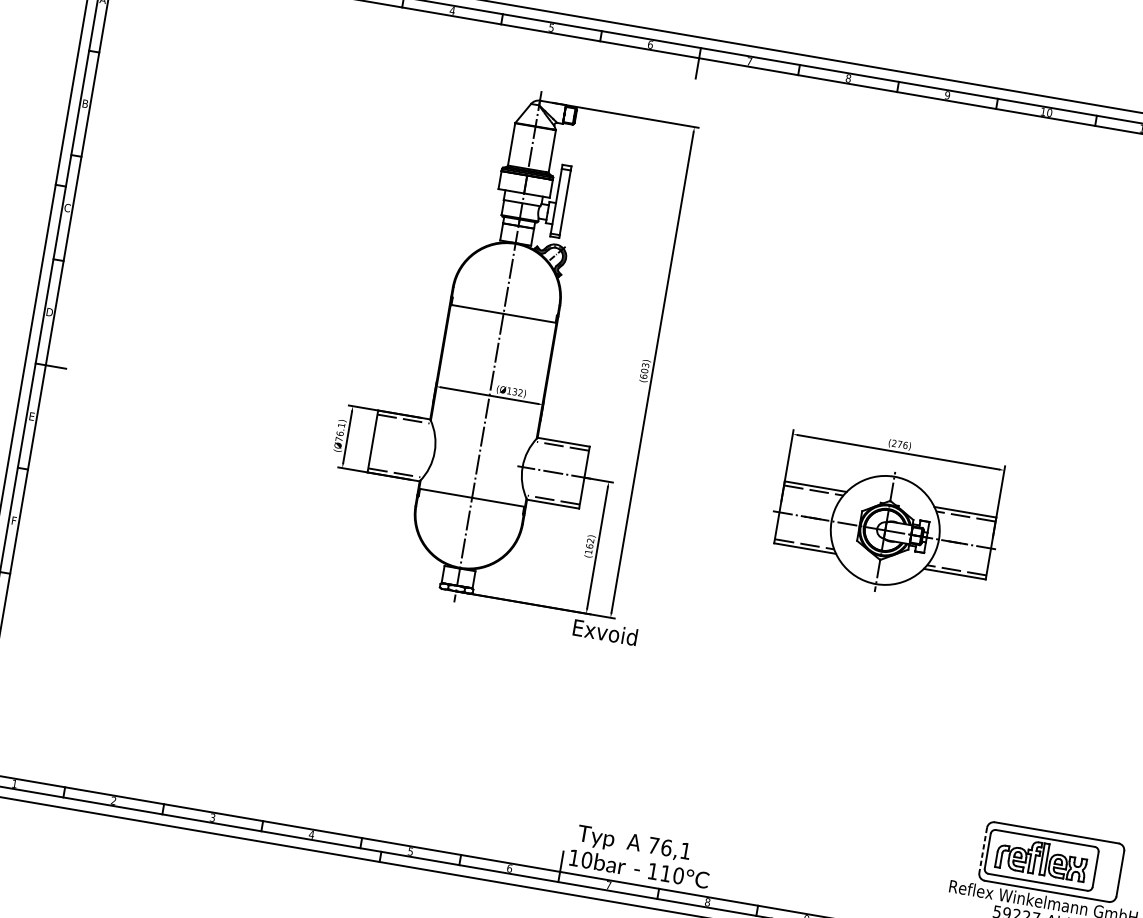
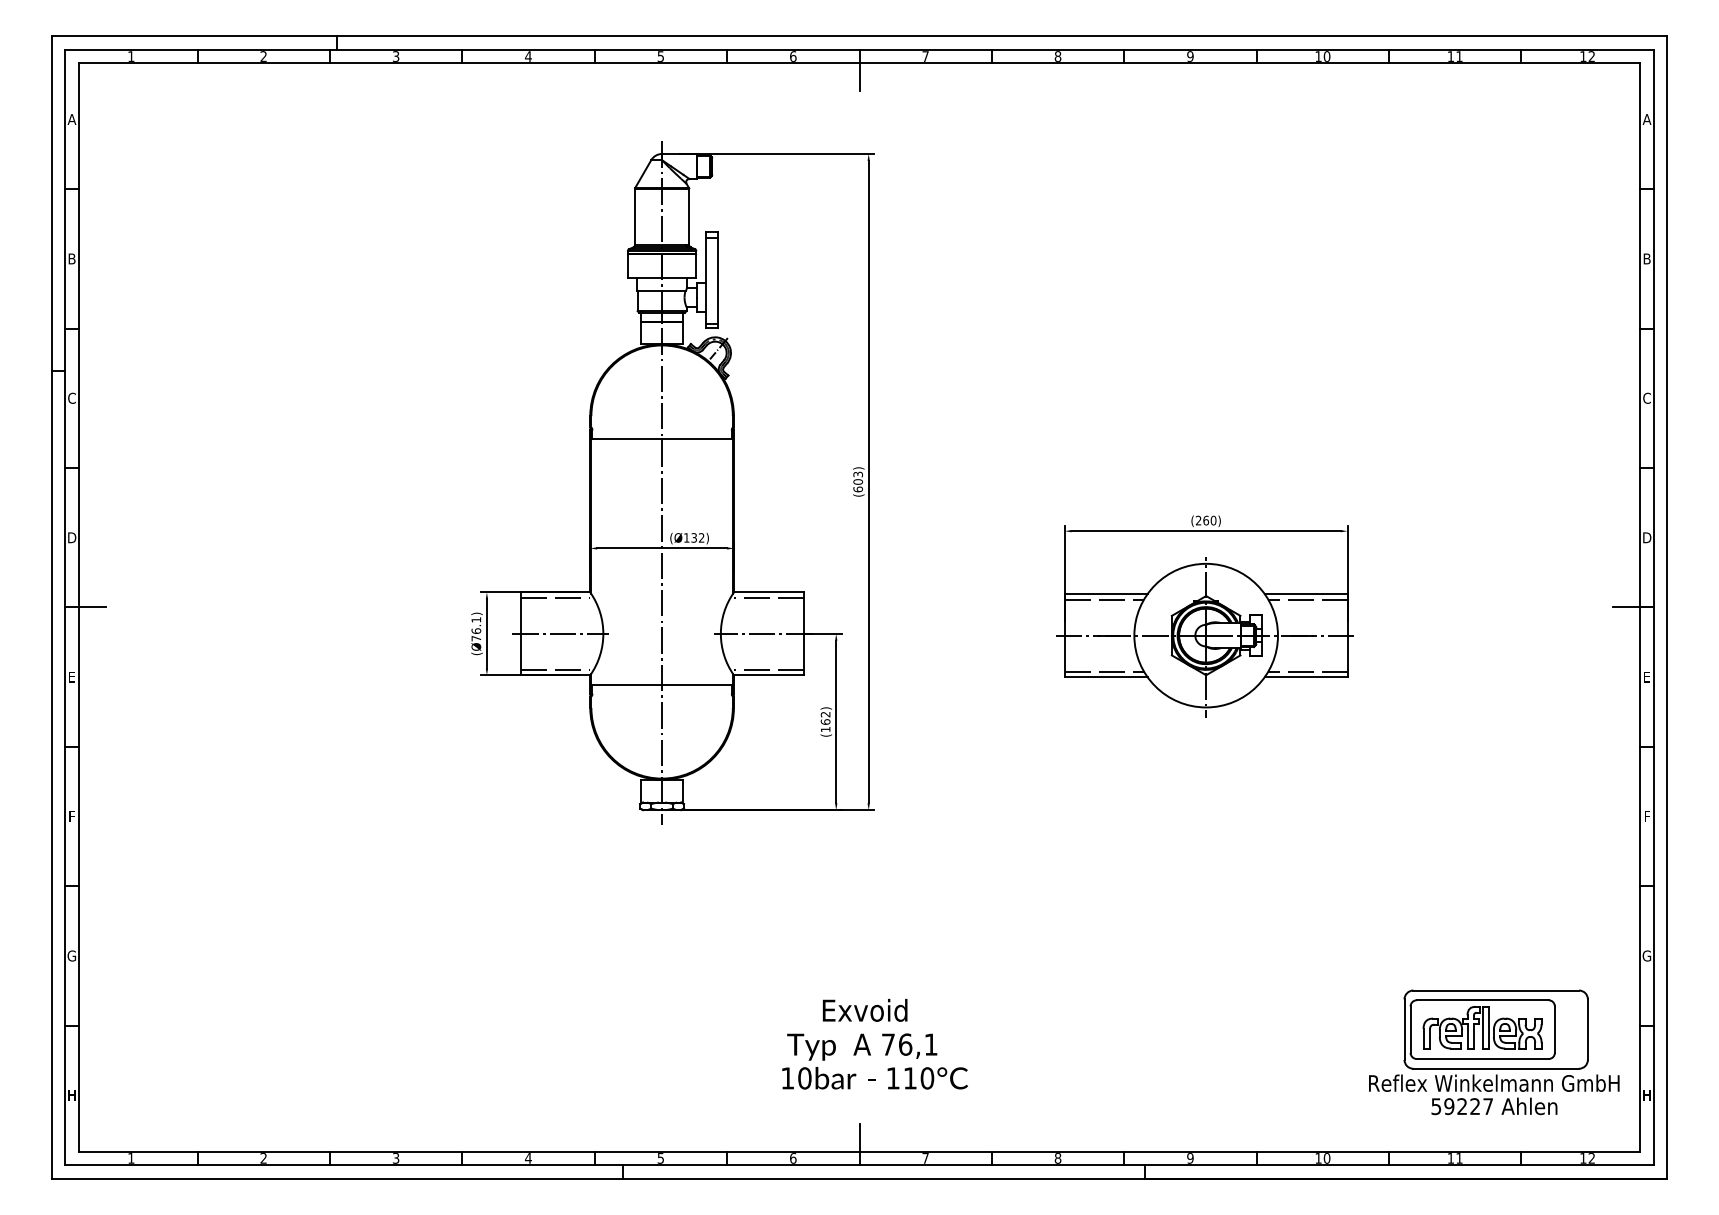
text: (902, 444) -> (1209, 520), (276) -> (260)
line: (402, 446) -> (560, 633), added
text: (605, 631) -> (865, 1009), moved
line: (983, 851) -> (1404, 1030), dashed -> solid
text: (641, 856) -> (874, 1061), moved

